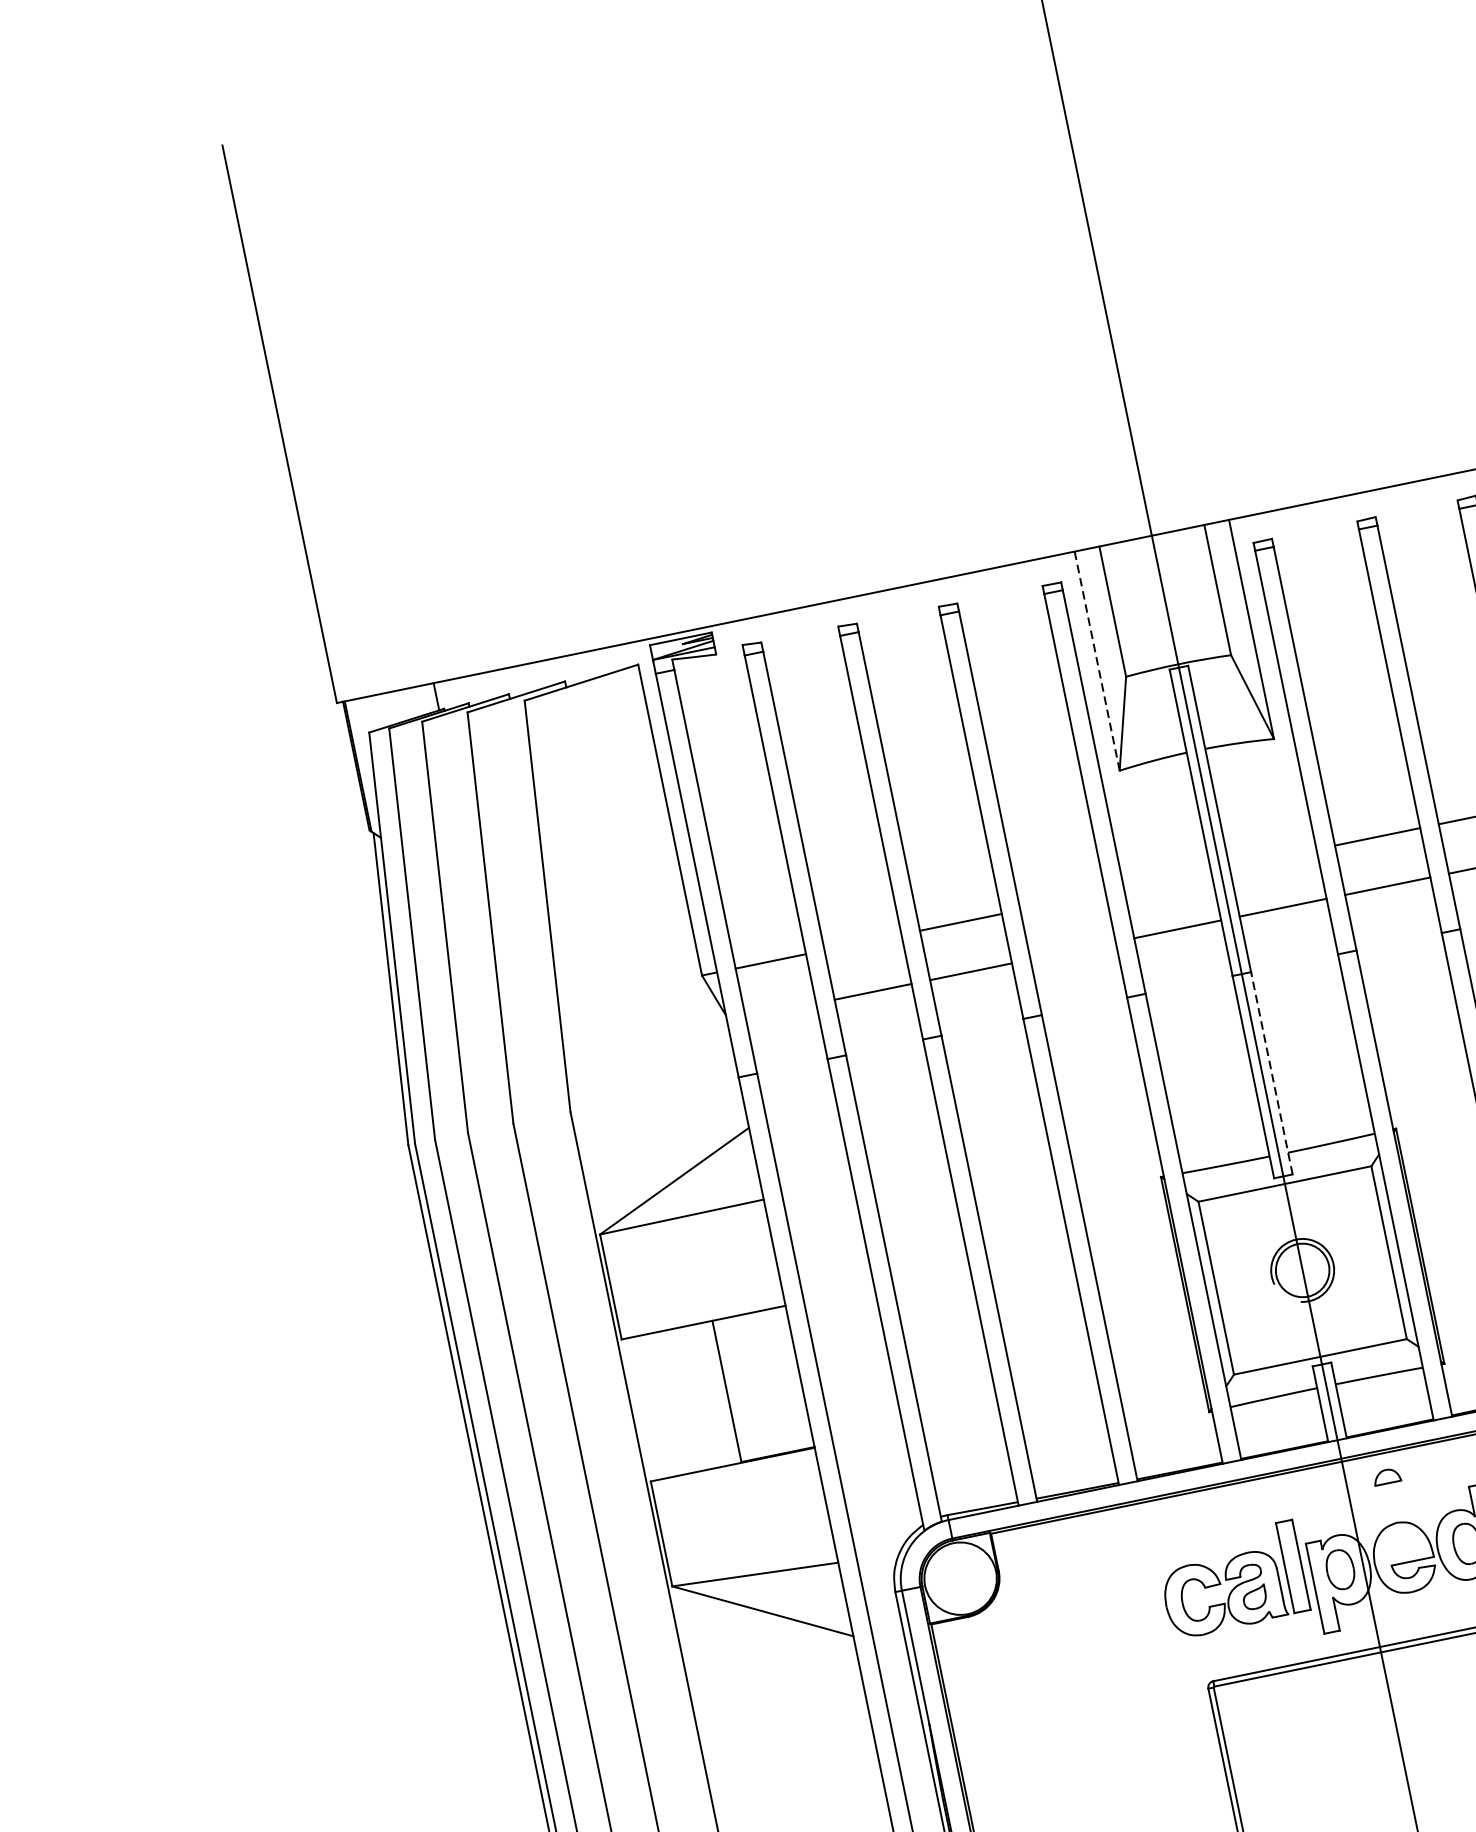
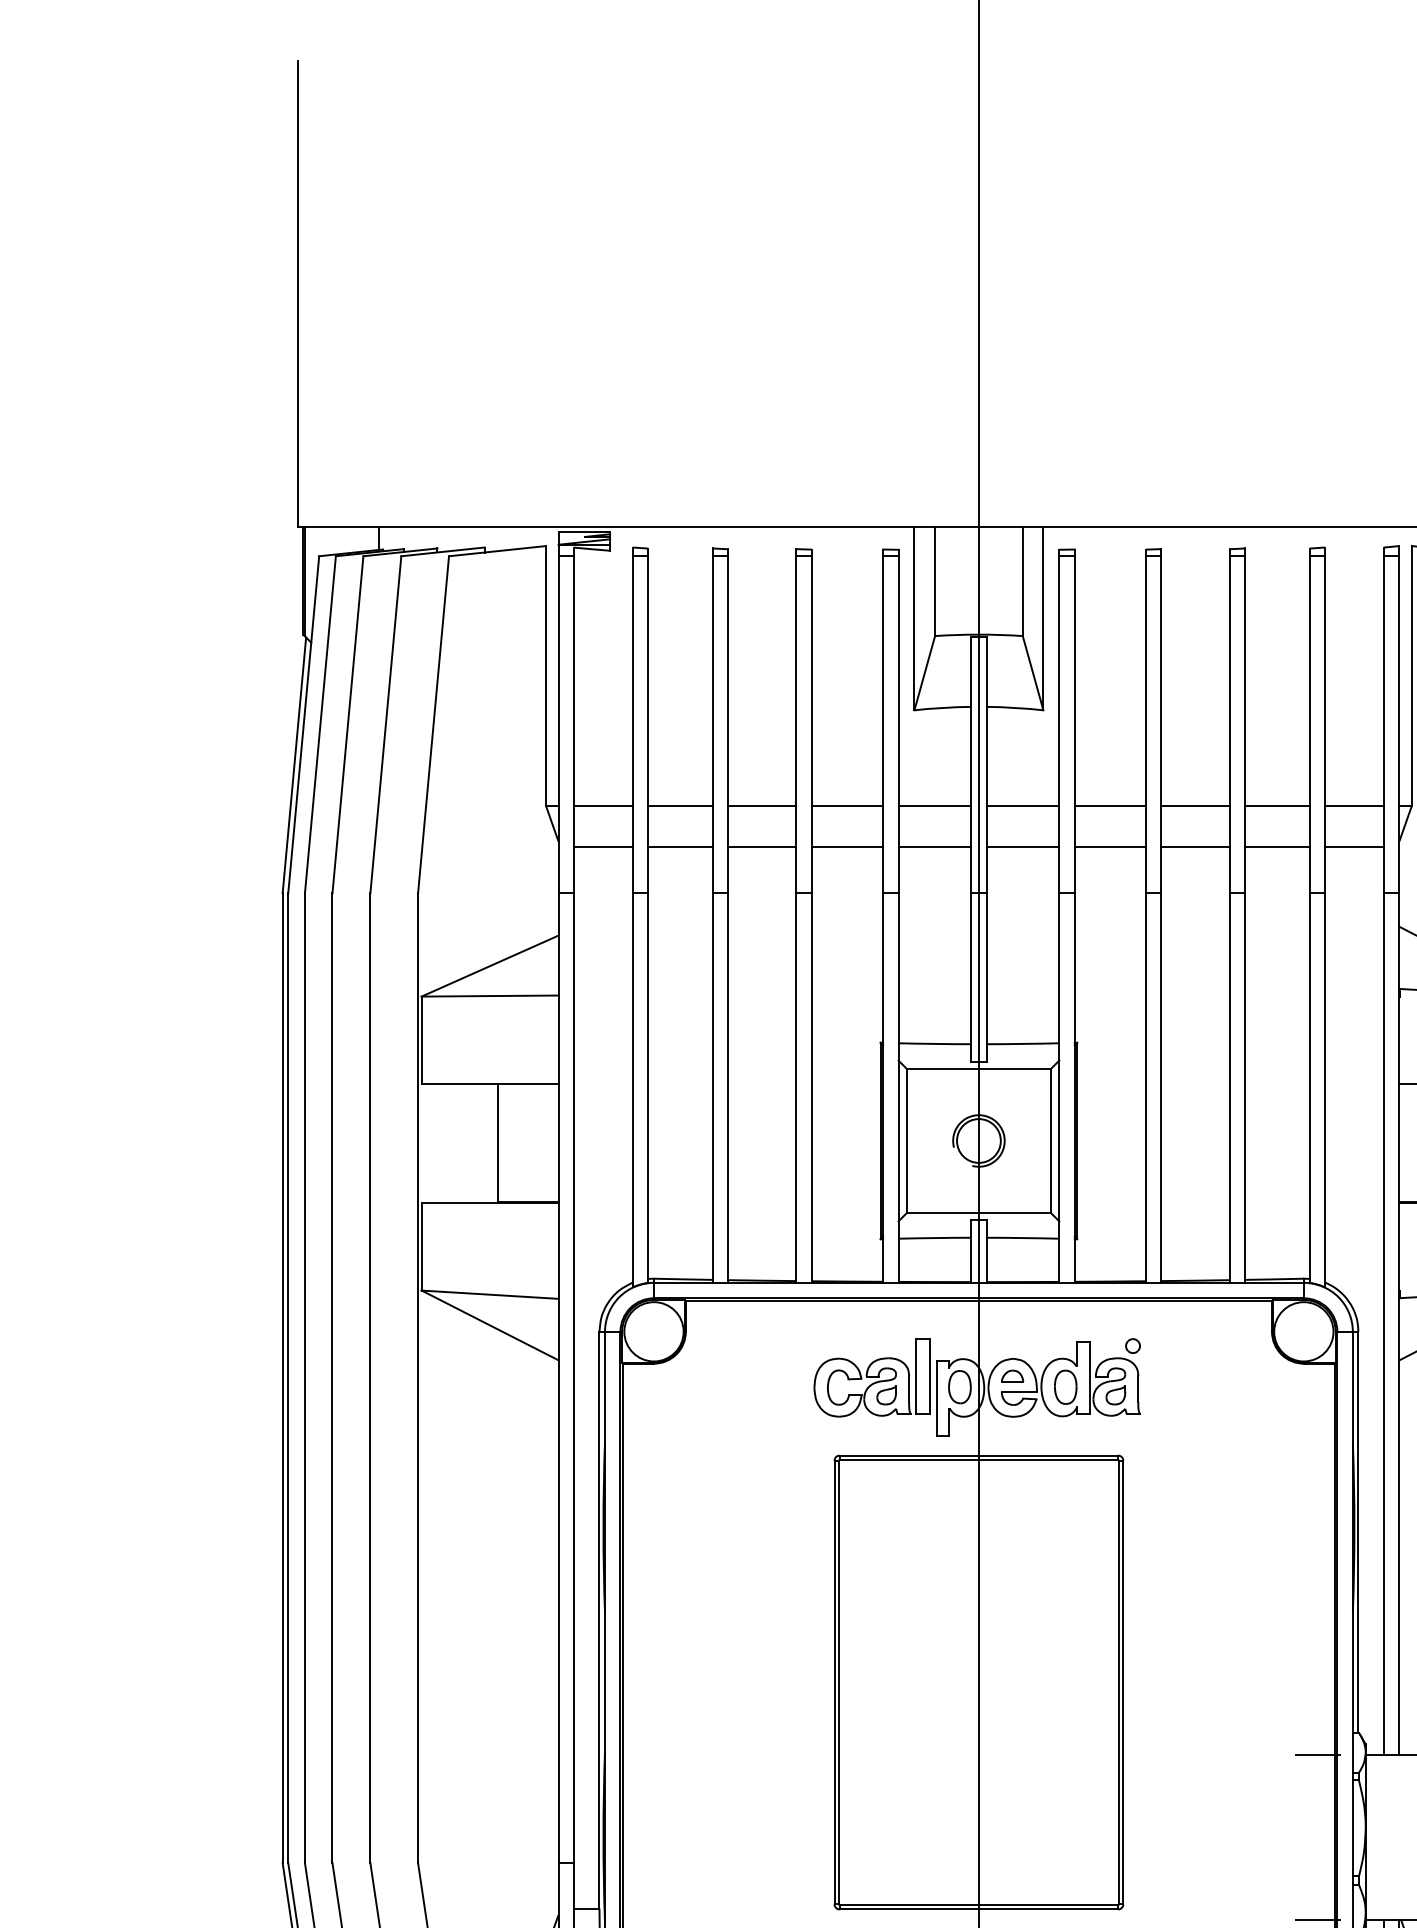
line: (1097, 660) -> (914, 618), dashed -> solid
line: (1272, 858) -> (1022, 805), added
line: (1167, 879) -> (934, 805), added
line: (1062, 901) -> (847, 805), added
line: (863, 942) -> (680, 805), added
line: (1073, 951) -> (847, 847), added
line: (781, 1011) -> (603, 847), added
line: (1271, 1072) -> (986, 977), dashed -> solid
part: (1386, 1475) -> (1012, 1375), moved

